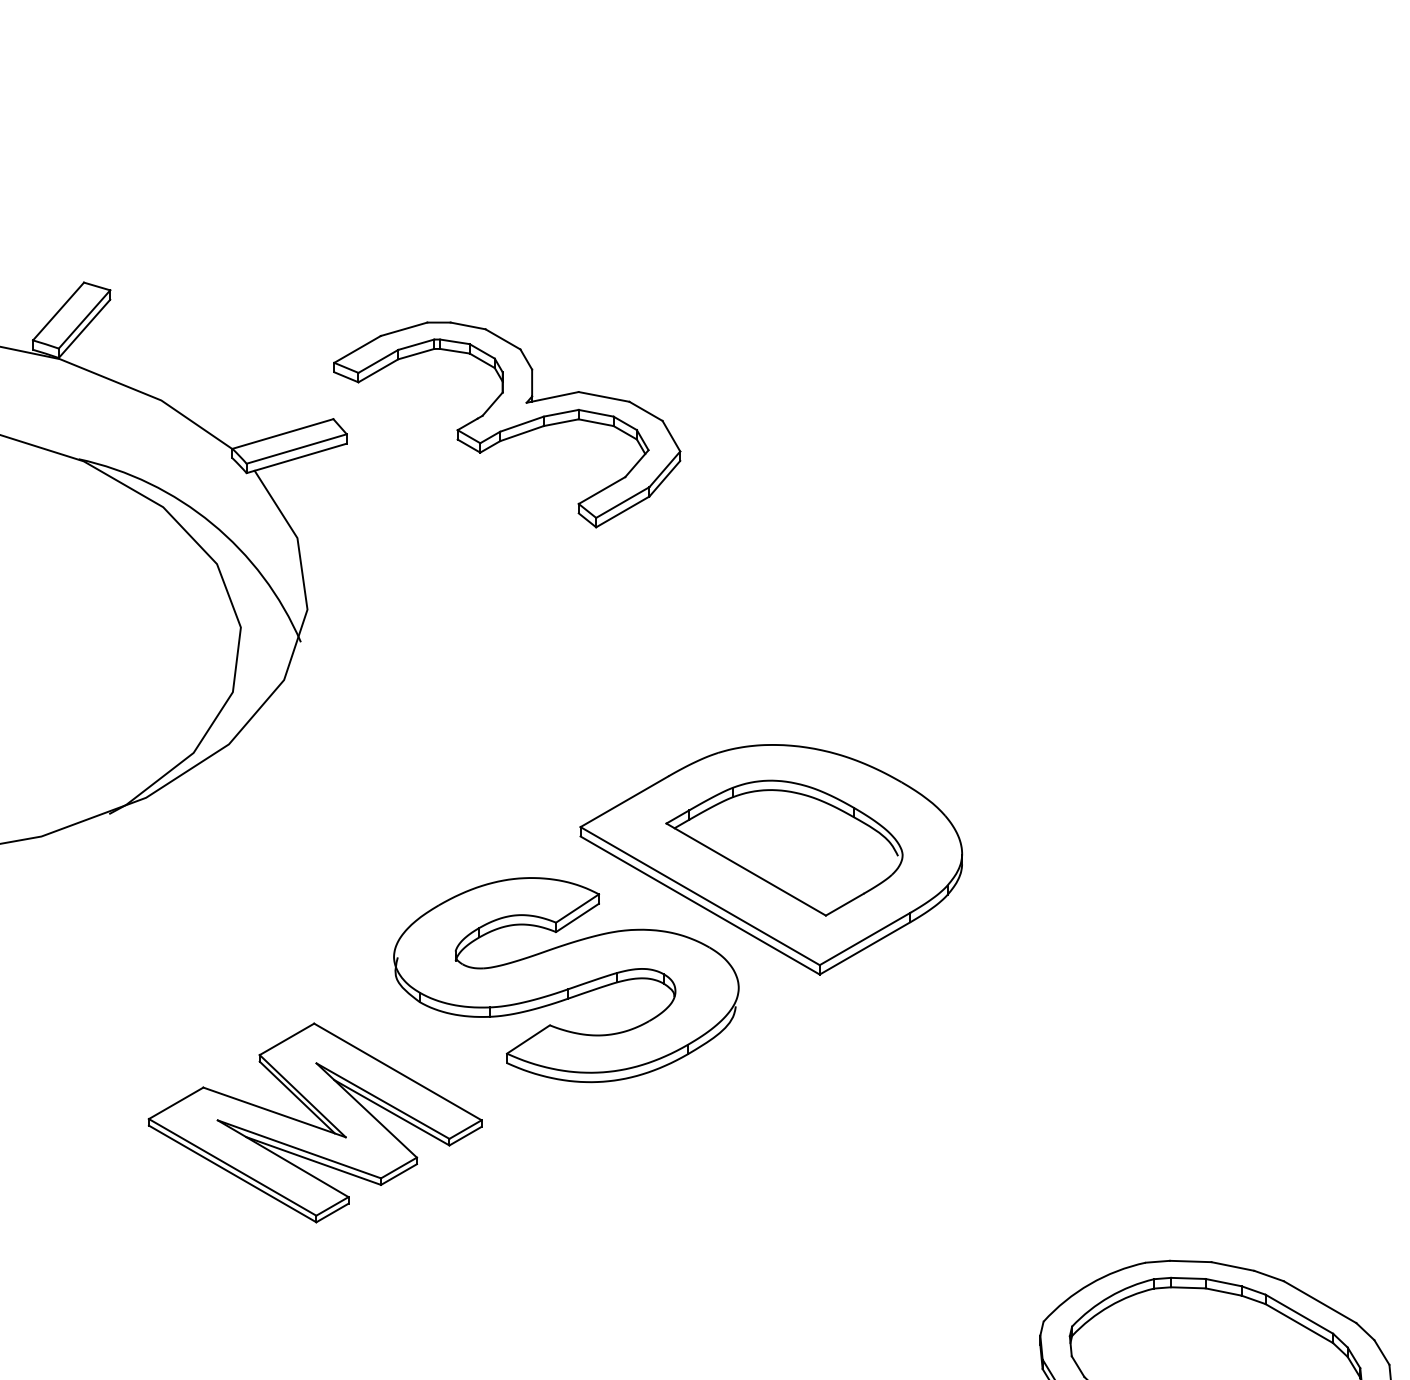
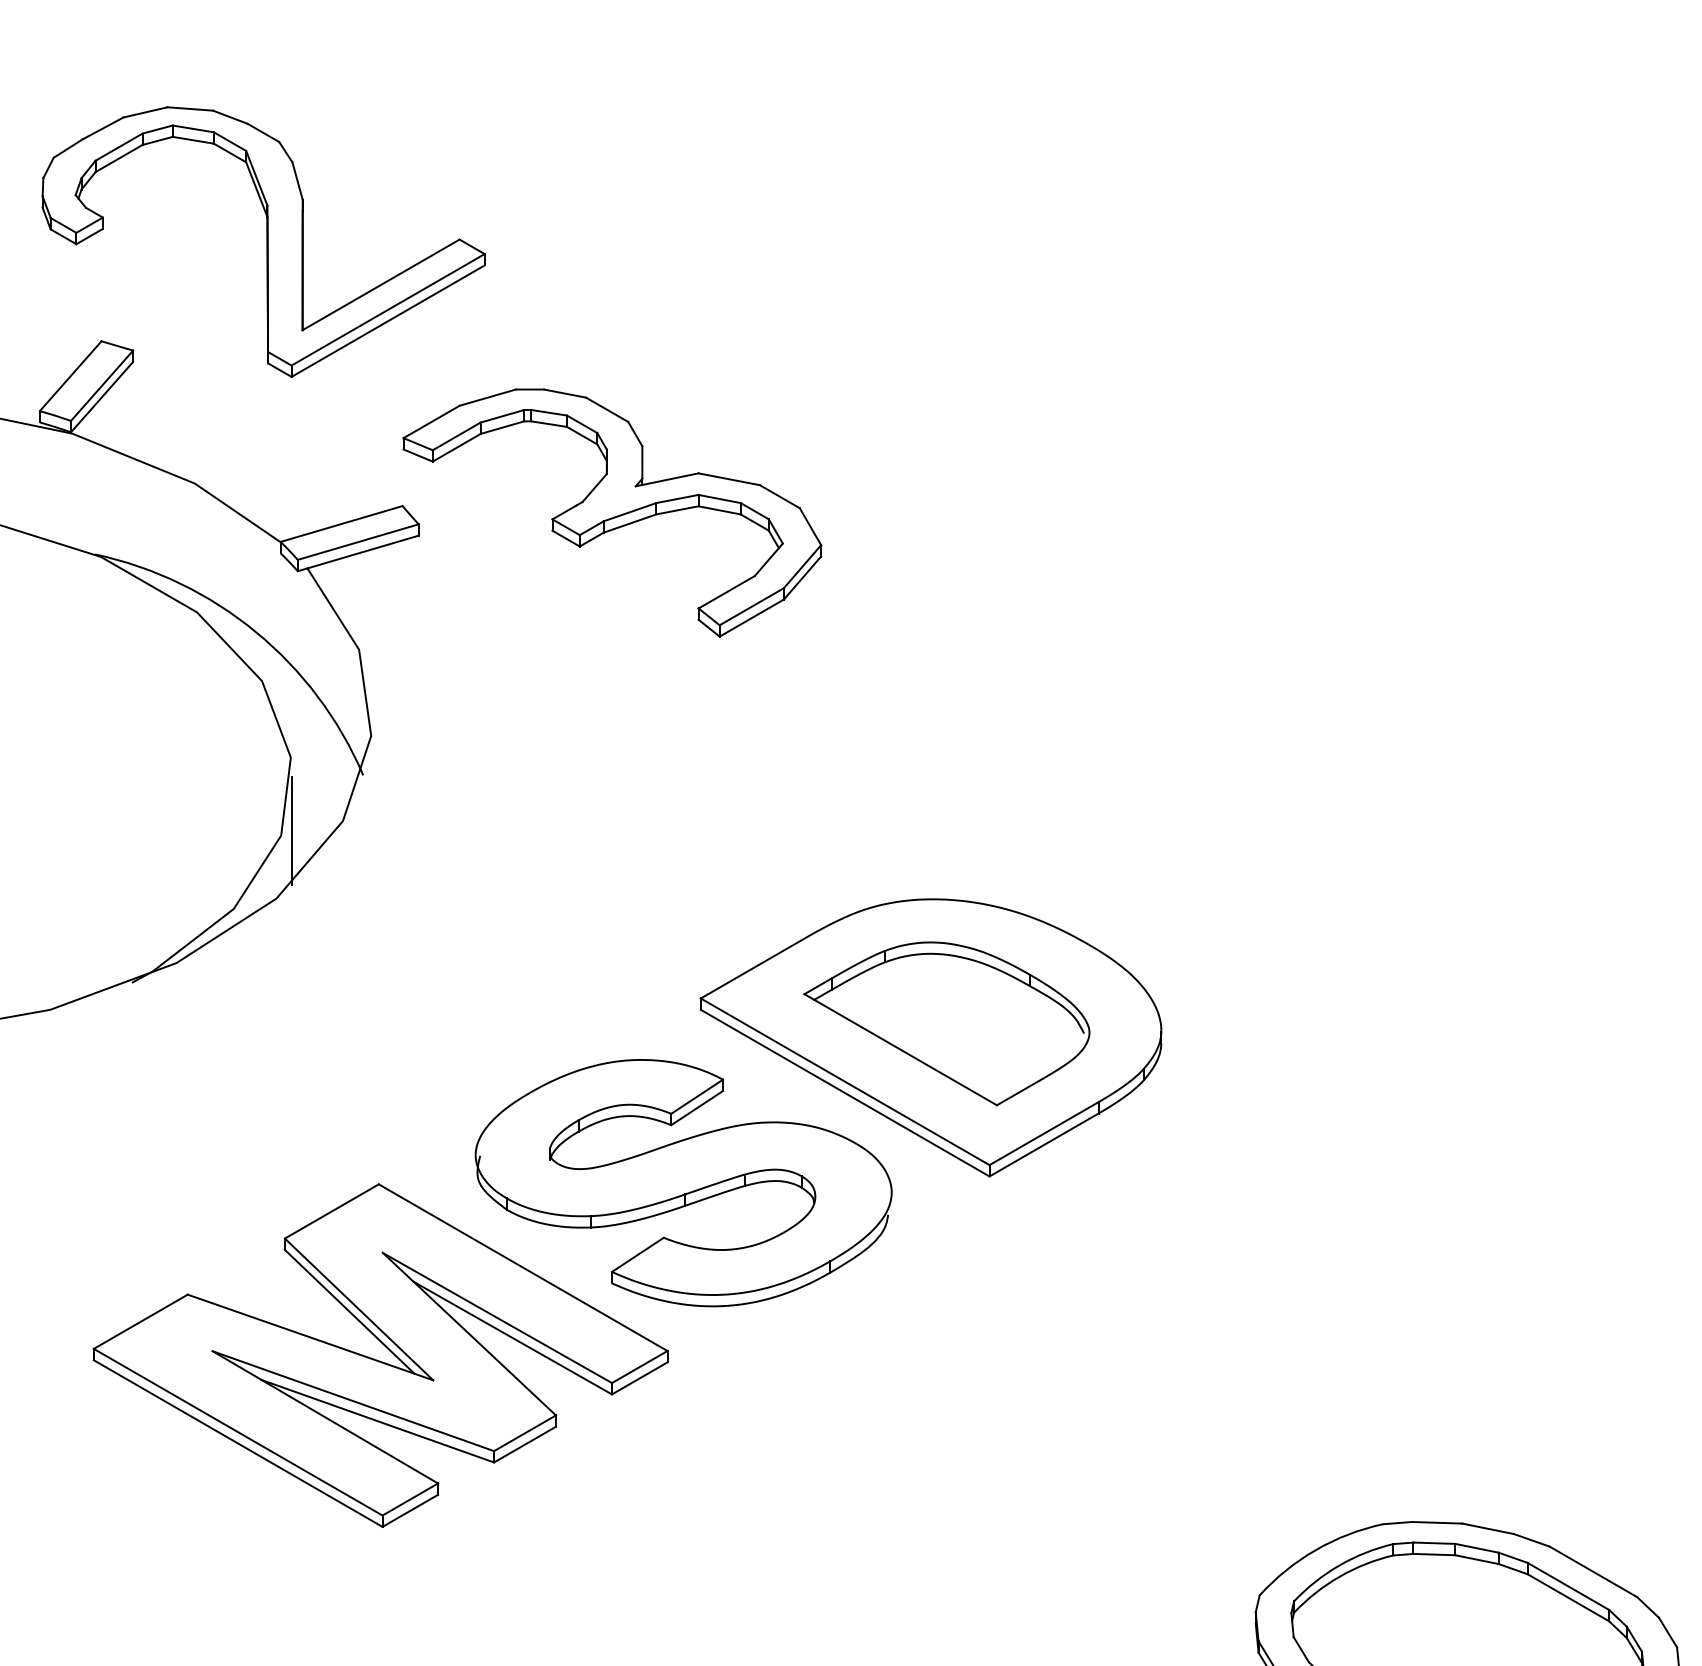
part: (218, 200) -> (263, 242), added
line: (242, 687) -> (292, 830), added
part: (315, 1122) -> (380, 1355), size x1.43

